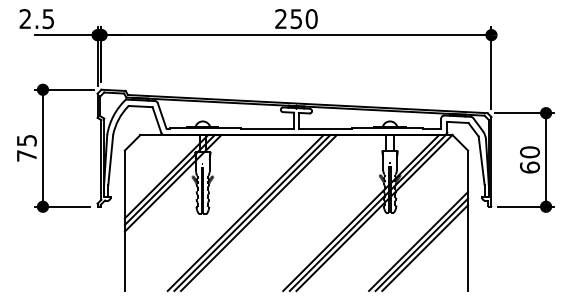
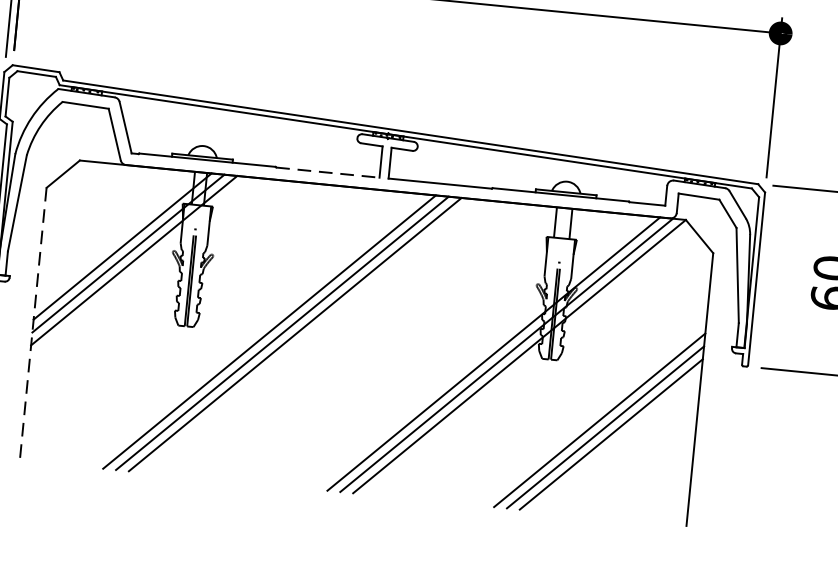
line: (267, 128) -> (327, 172), solid -> dashed
line: (124, 221) -> (32, 325), solid -> dashed

